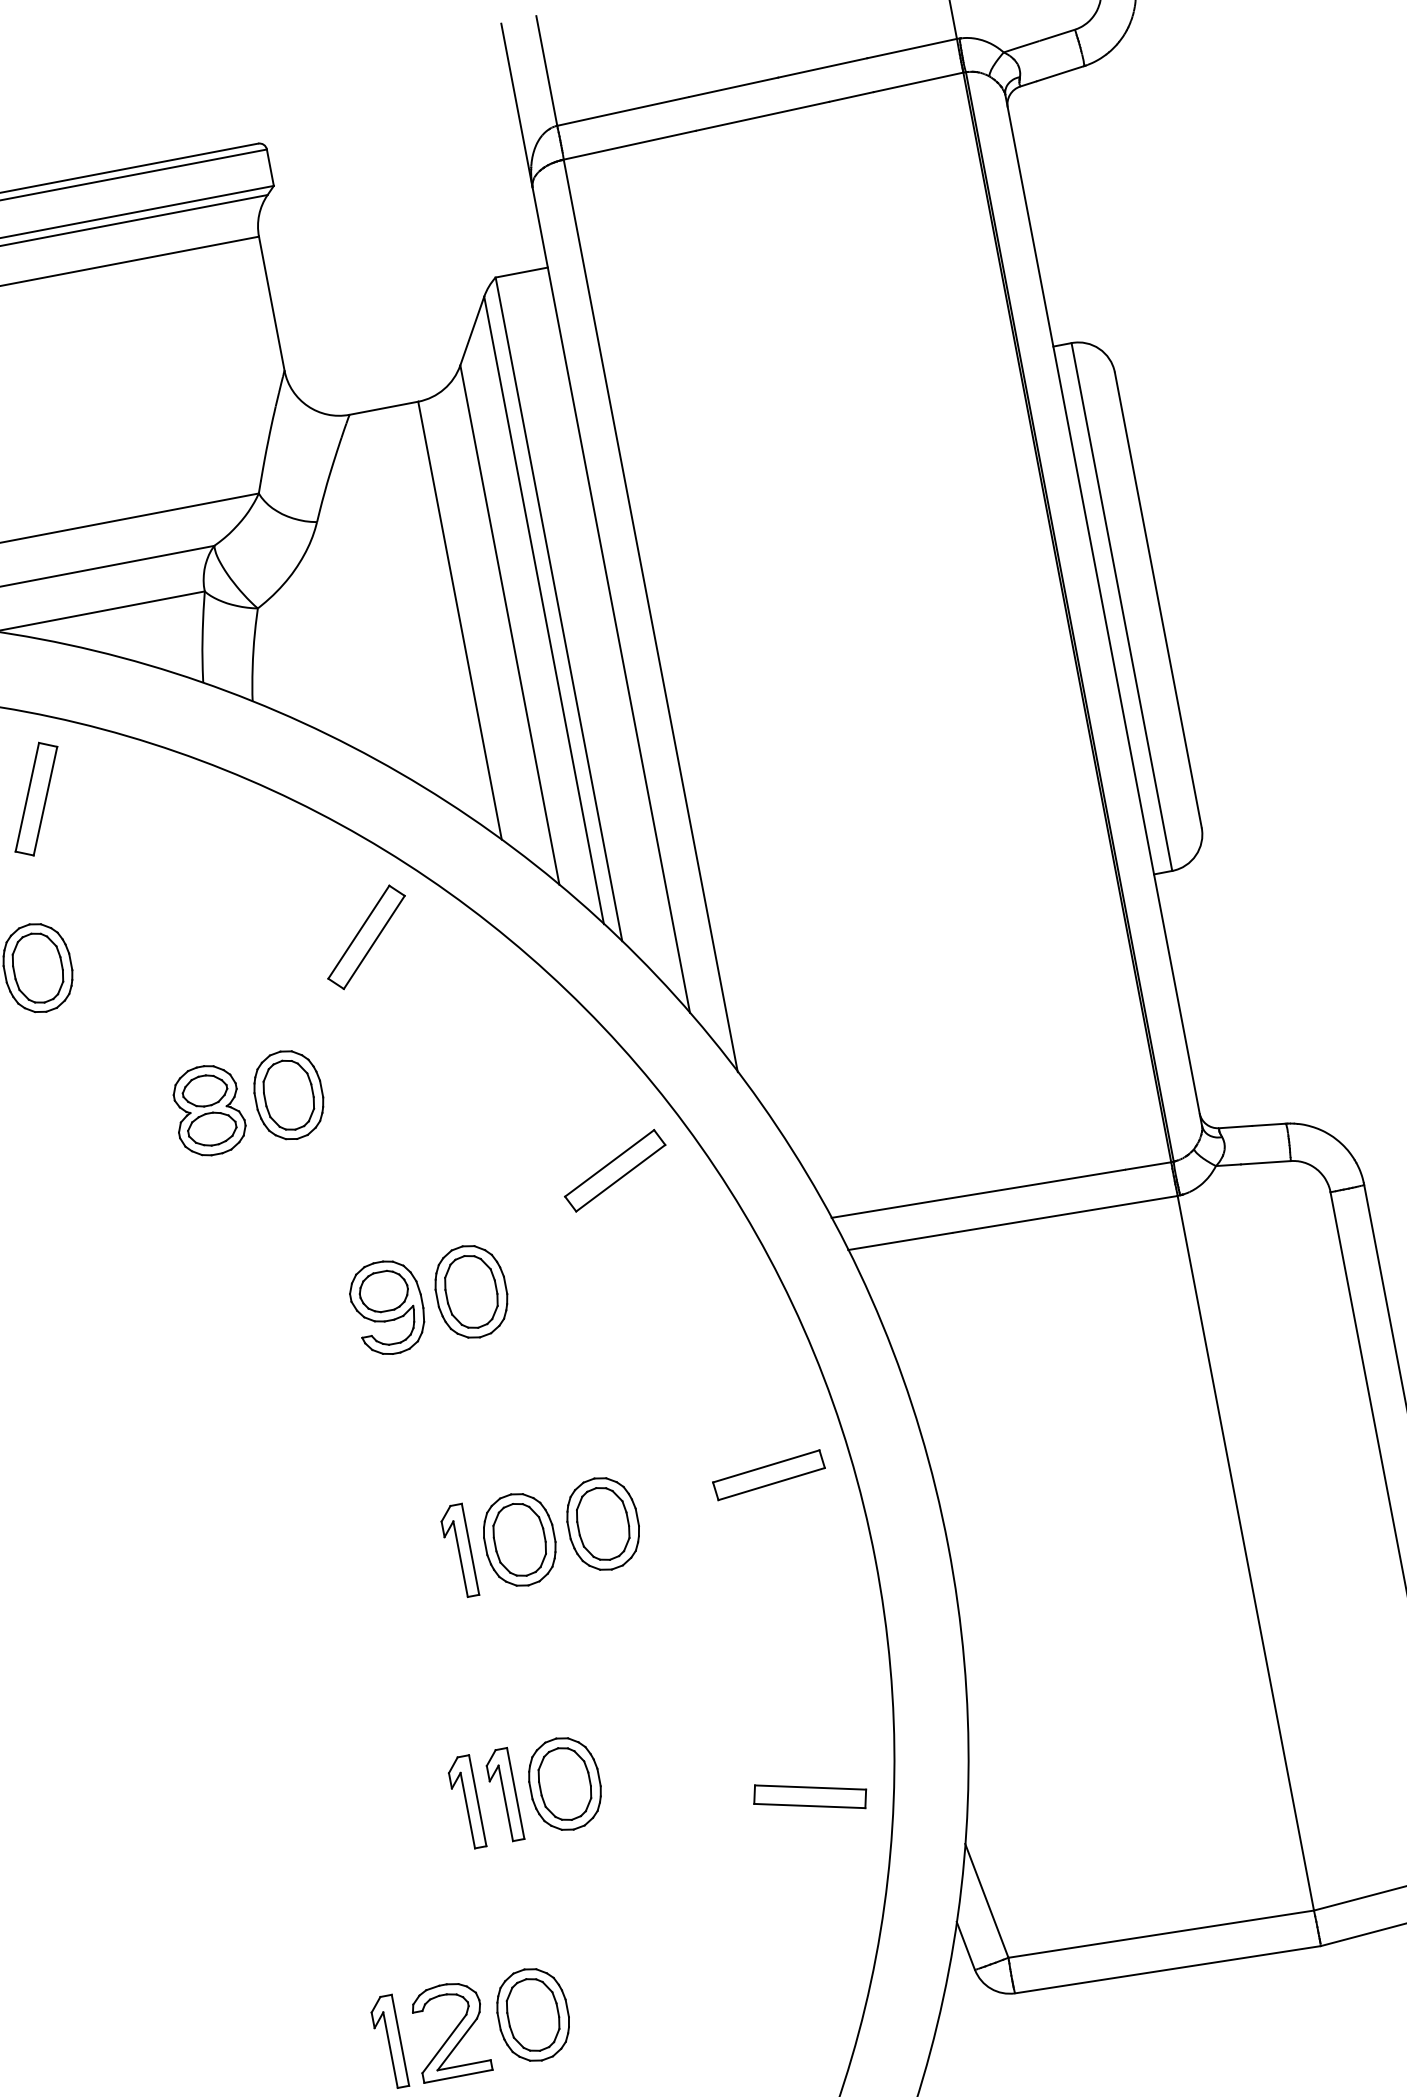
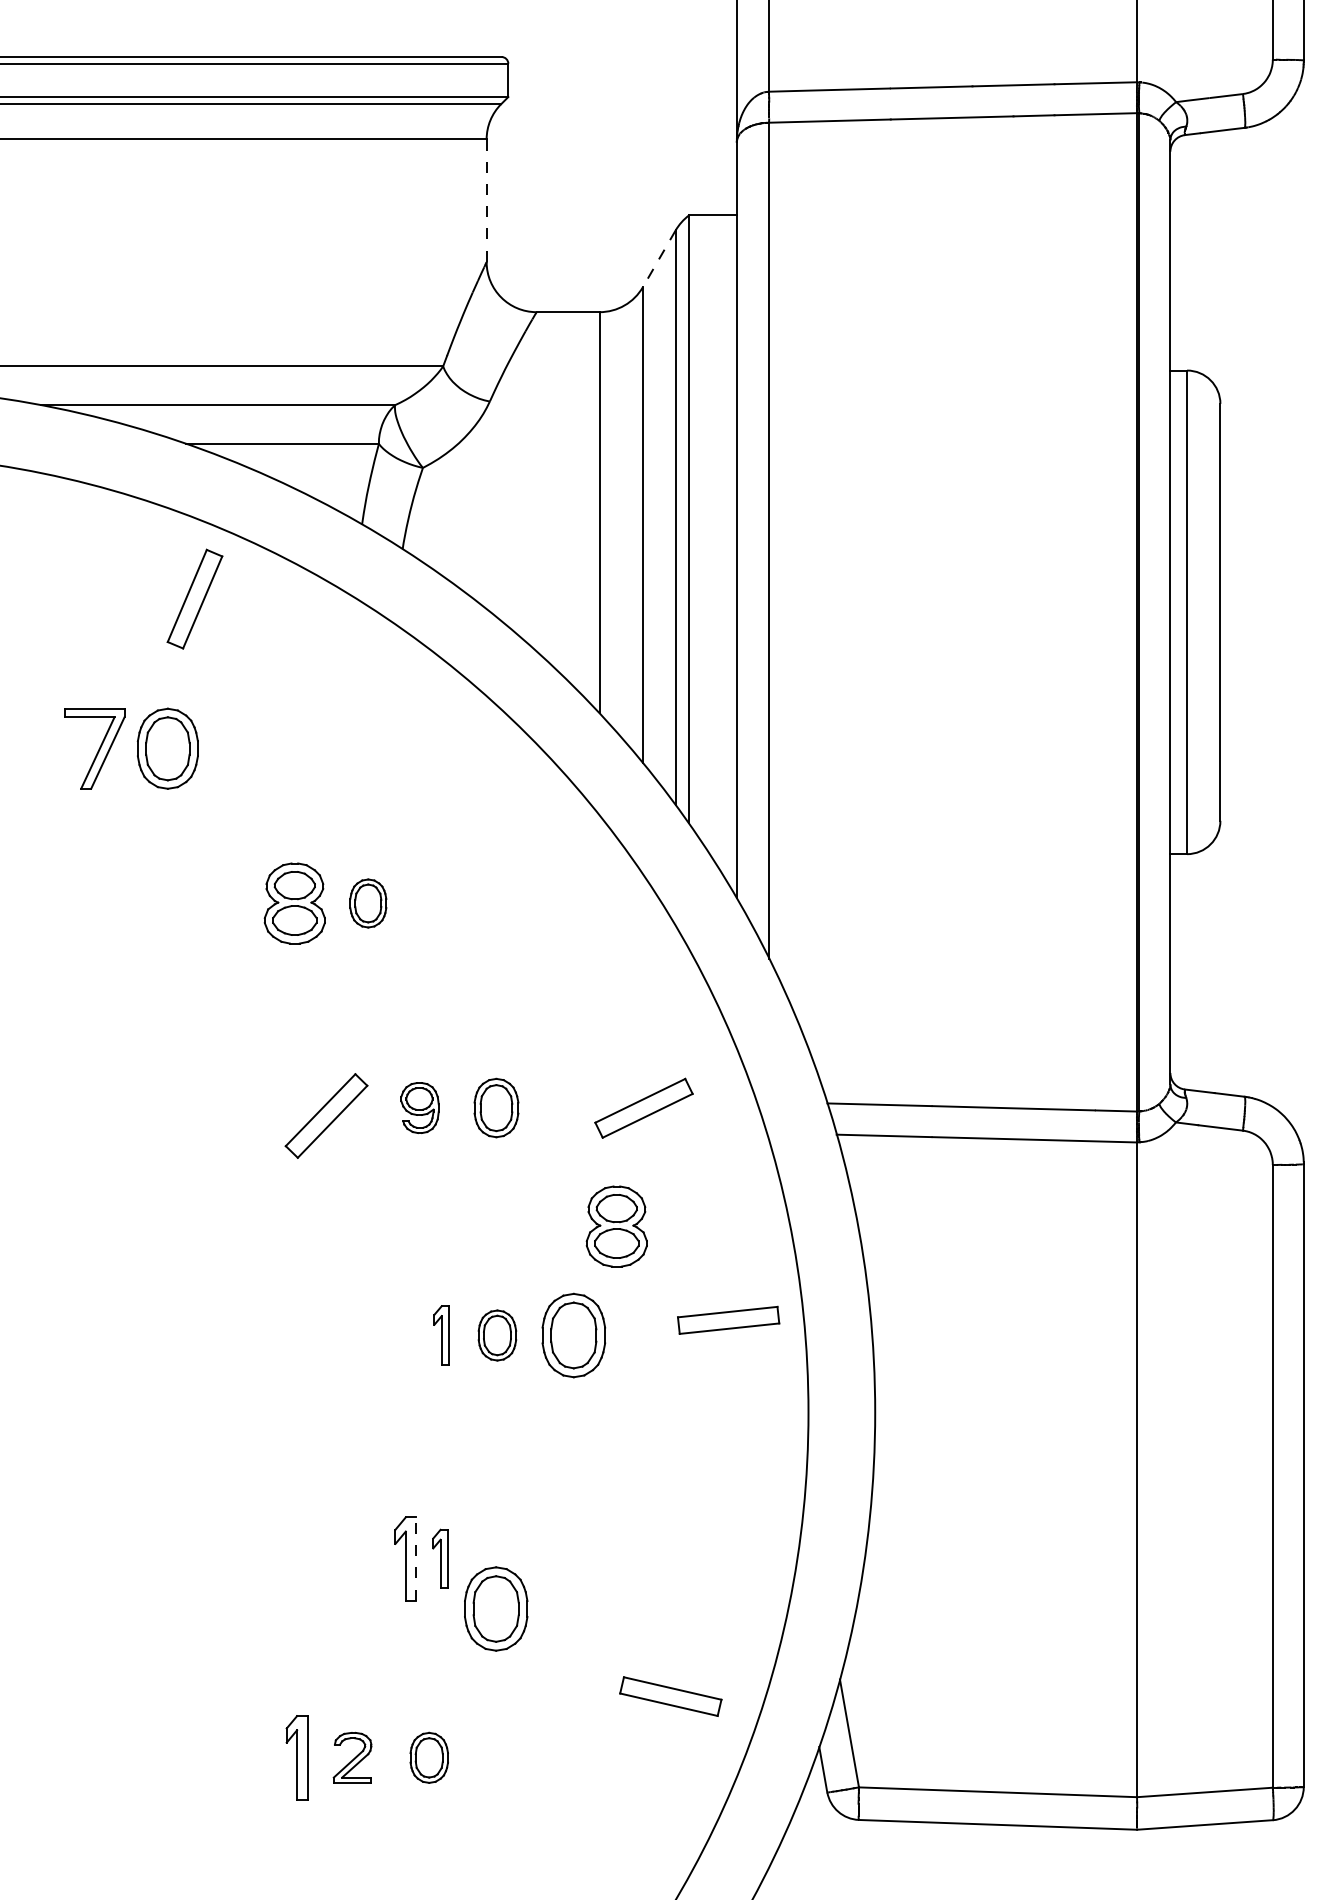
line: (271, 304) -> (486, 201), solid -> dashed
line: (472, 330) -> (659, 258), solid -> dashed
part: (366, 936) -> (326, 1115), moved
part: (289, 1095) -> (368, 903), size x0.6
part: (614, 1170) -> (643, 1107), moved
part: (471, 1291) -> (496, 1107), size x0.7
part: (387, 1307) -> (419, 1107), size x0.6
part: (627, 1396) -> (616, 1226), added
part: (519, 1539) -> (497, 1335), size x0.6
part: (458, 1550) -> (441, 1334), size x0.7
part: (565, 1783) -> (496, 1608), moved
part: (504, 1795) -> (440, 1558), size x0.7
part: (809, 1796) -> (670, 1696), moved
line: (478, 1801) -> (416, 1559), solid -> dashed
part: (533, 2014) -> (429, 1757), size x0.6
part: (449, 2030) -> (352, 1757), size x0.6

